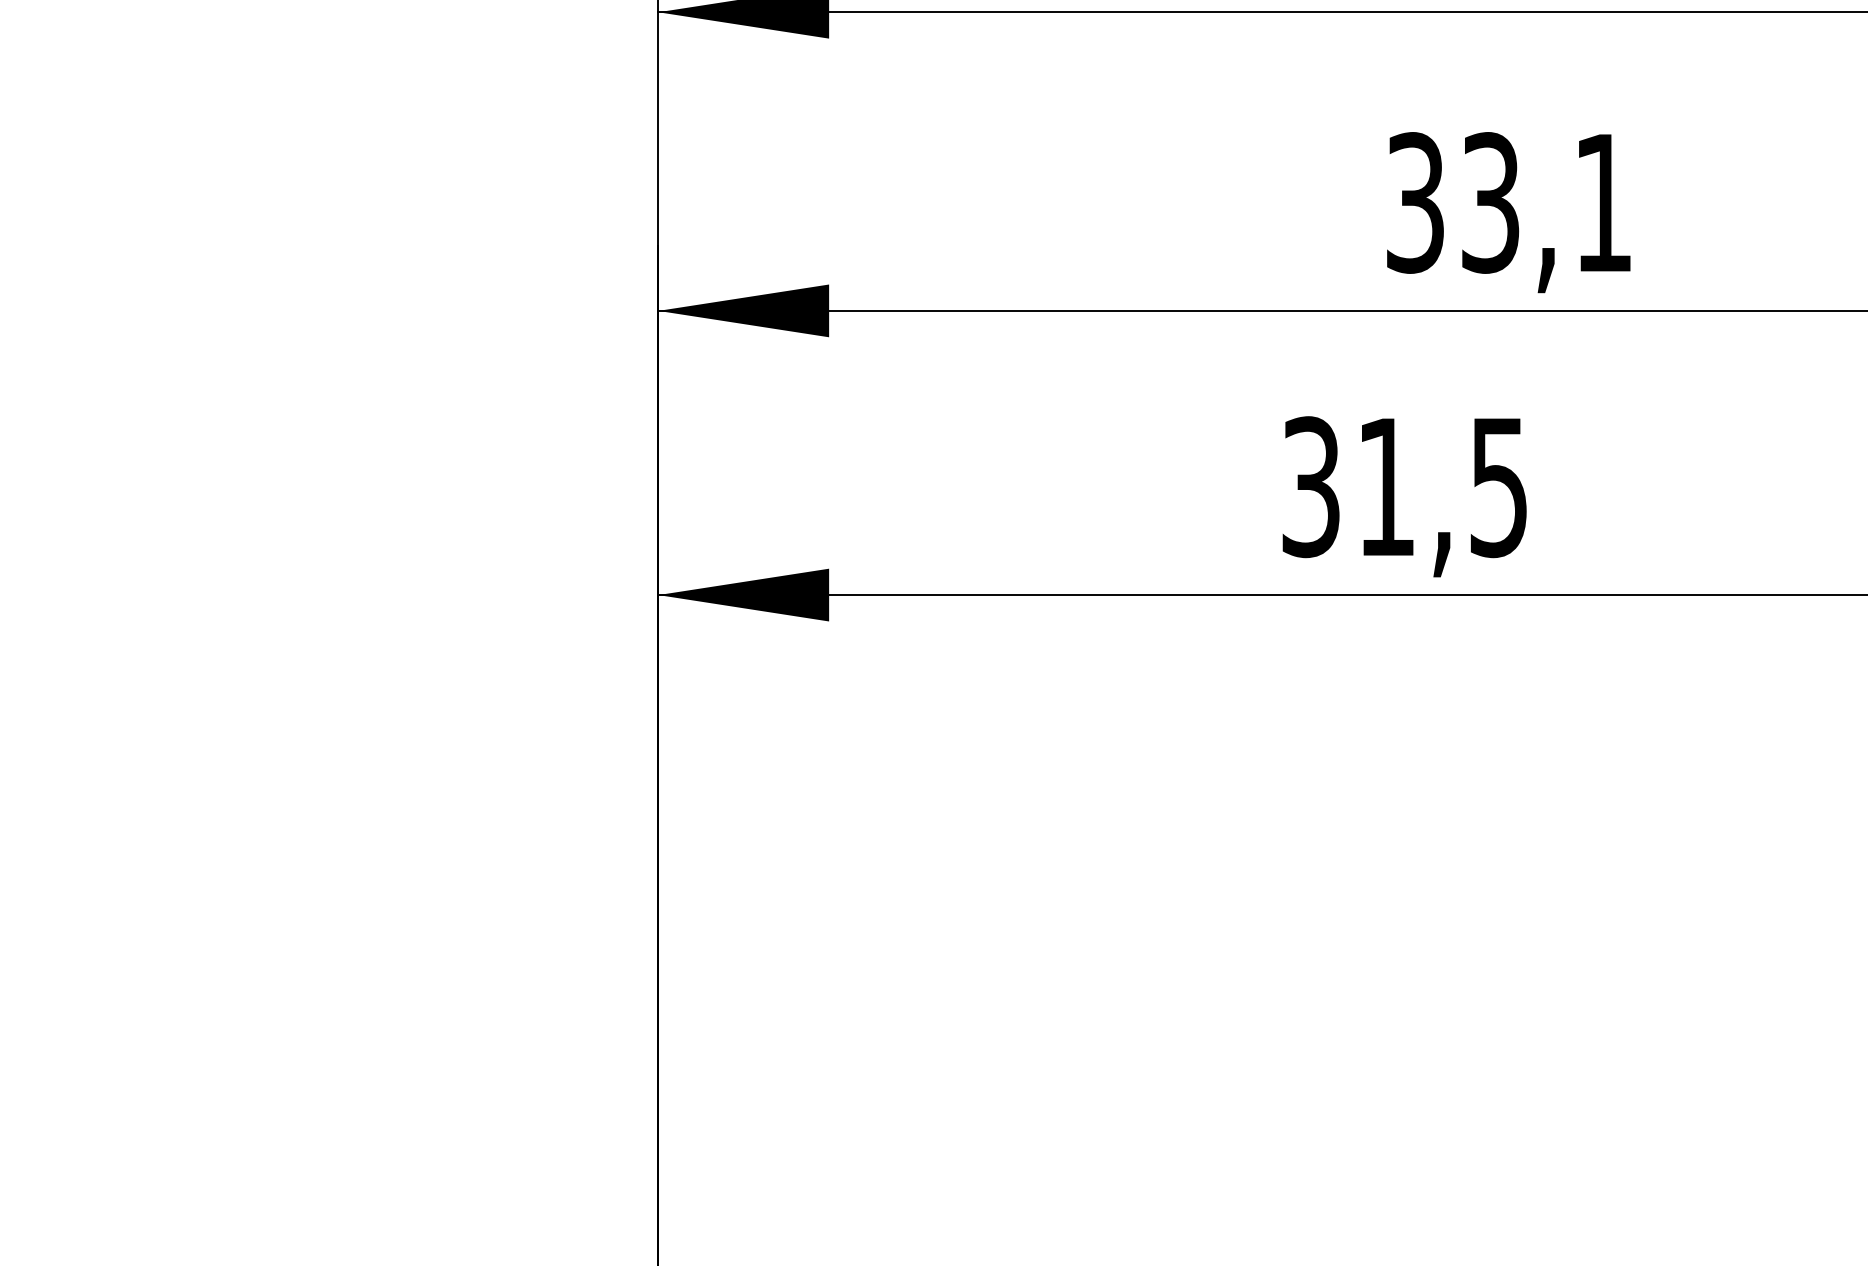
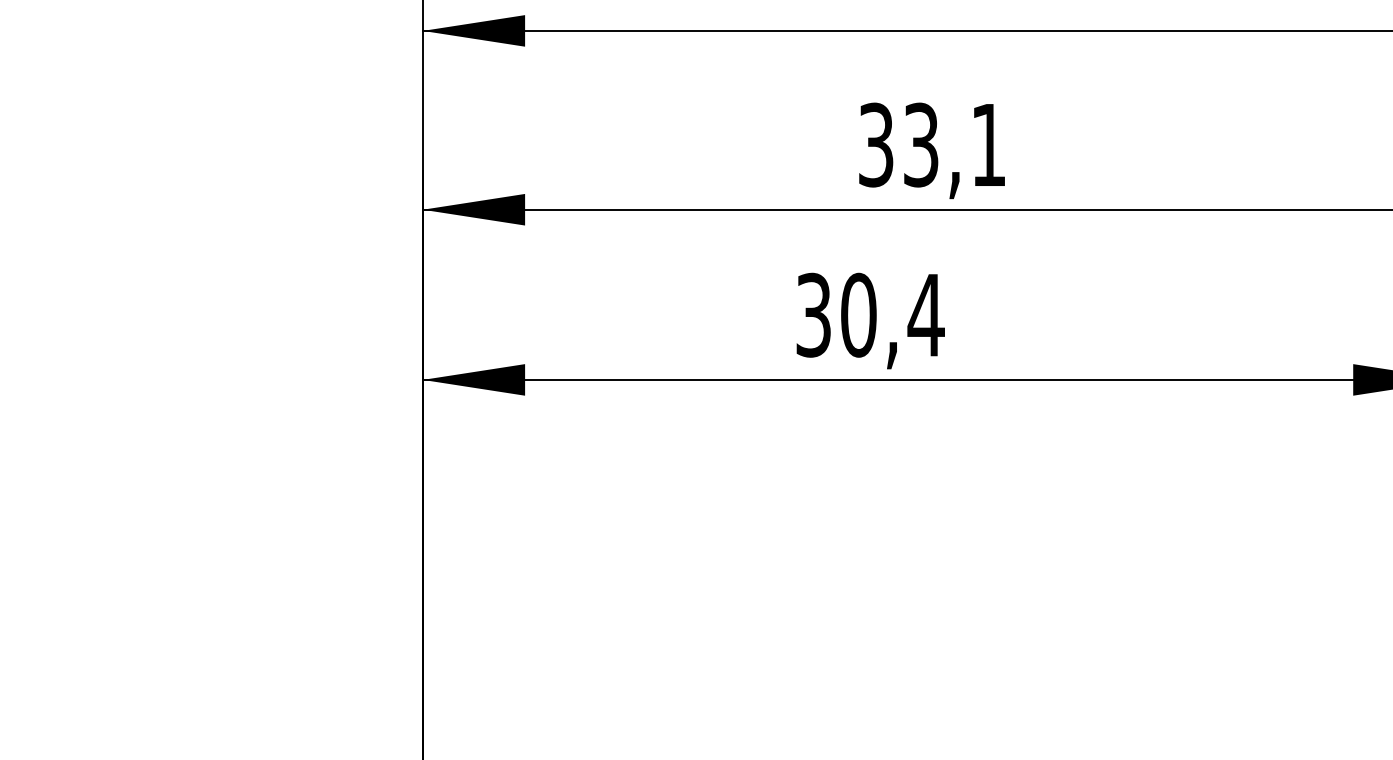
text: (1442, 485) -> (892, 314), 31,5 -> 30,4

